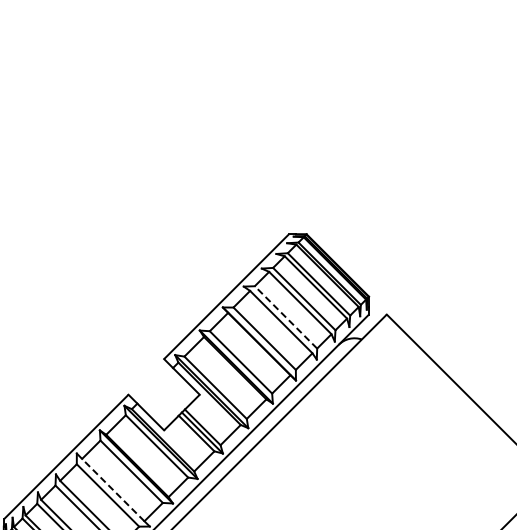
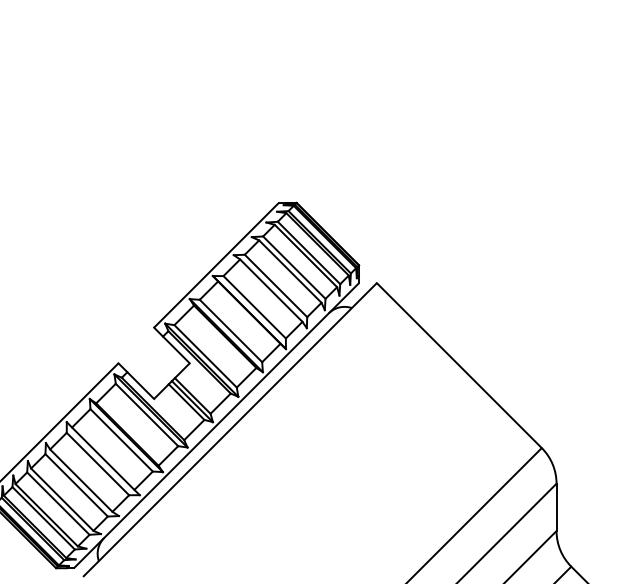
line: (285, 316) -> (275, 285), dashed -> solid
line: (112, 489) -> (102, 458), dashed -> solid

